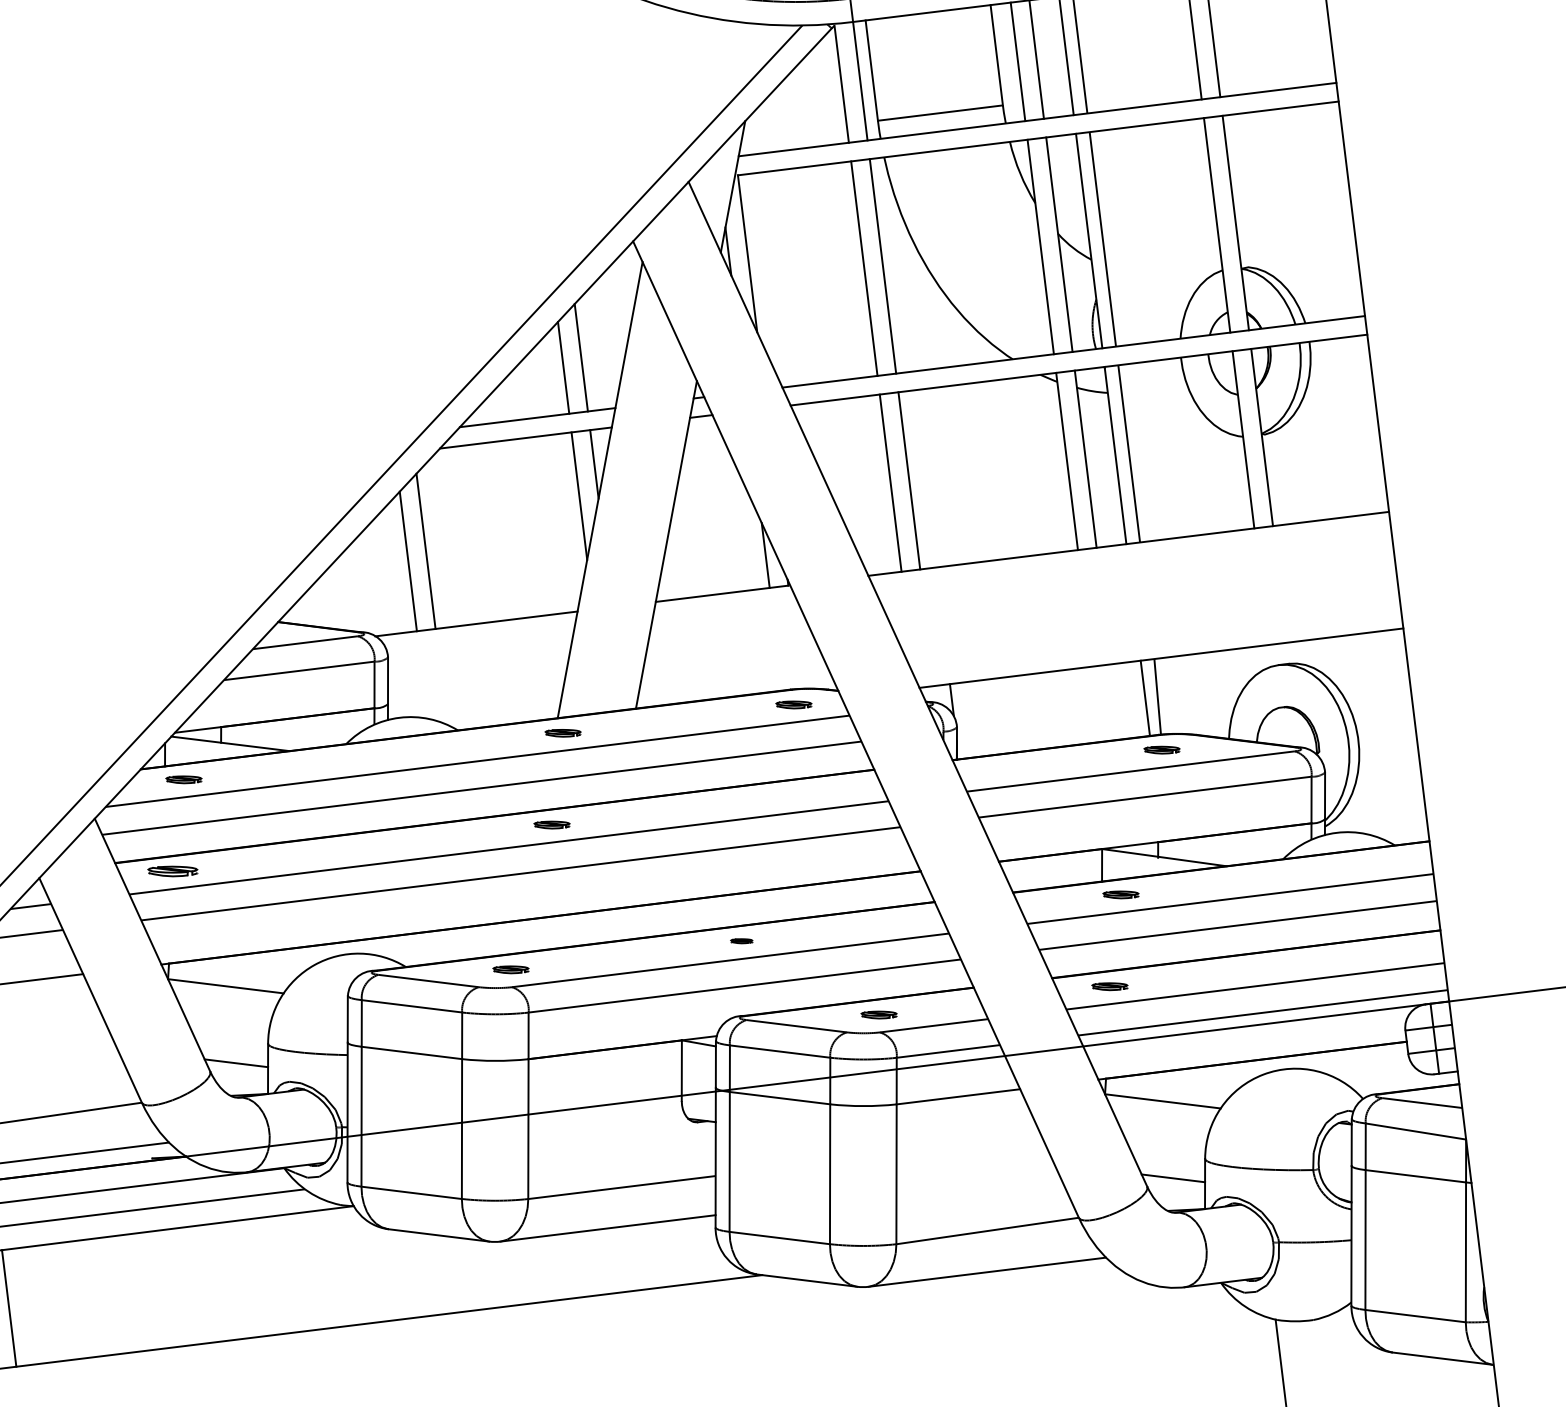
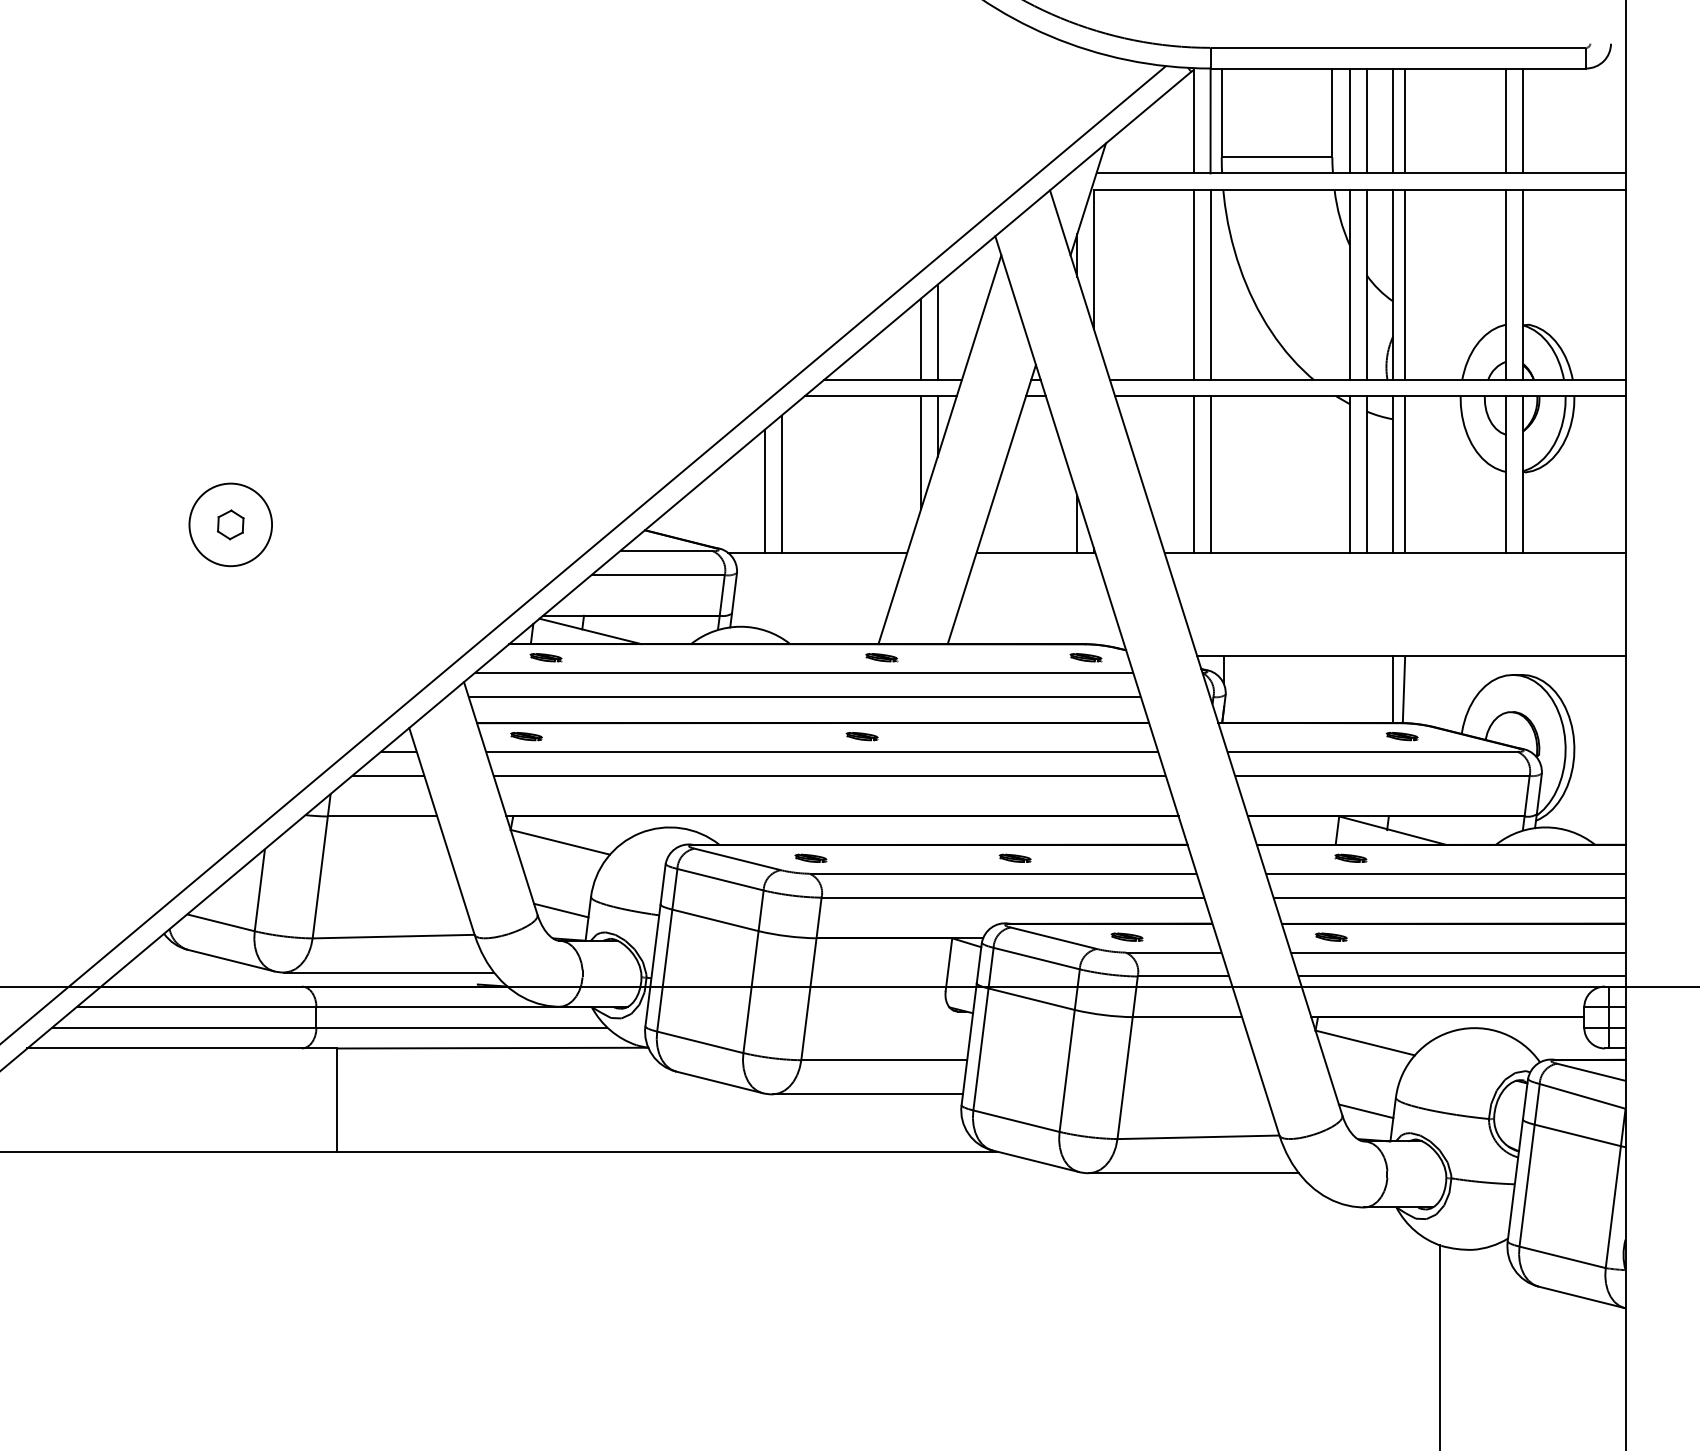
part: (172, 871) -> (526, 736), size x0.71
part: (740, 940) -> (1014, 857), size x1.67

